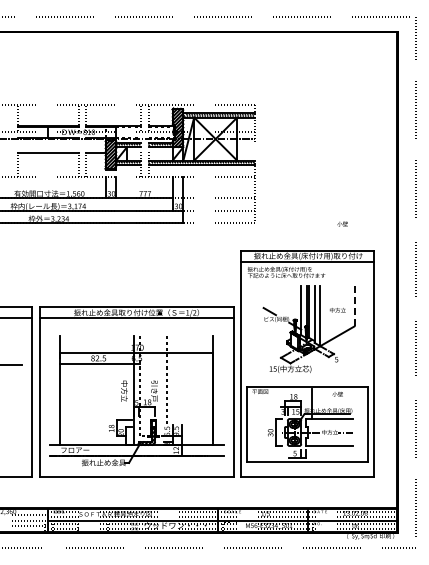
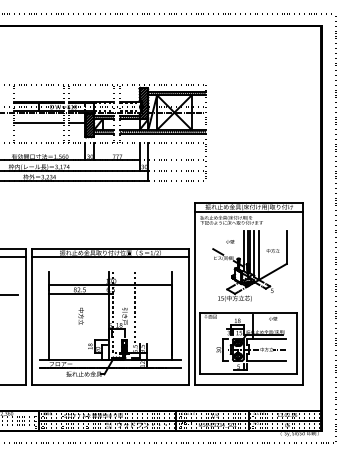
text: (342, 223) -> (230, 241), moved
line: (354, 306) -> (286, 247), dashed -> solid
text: (124, 390) -> (81, 315), moved

